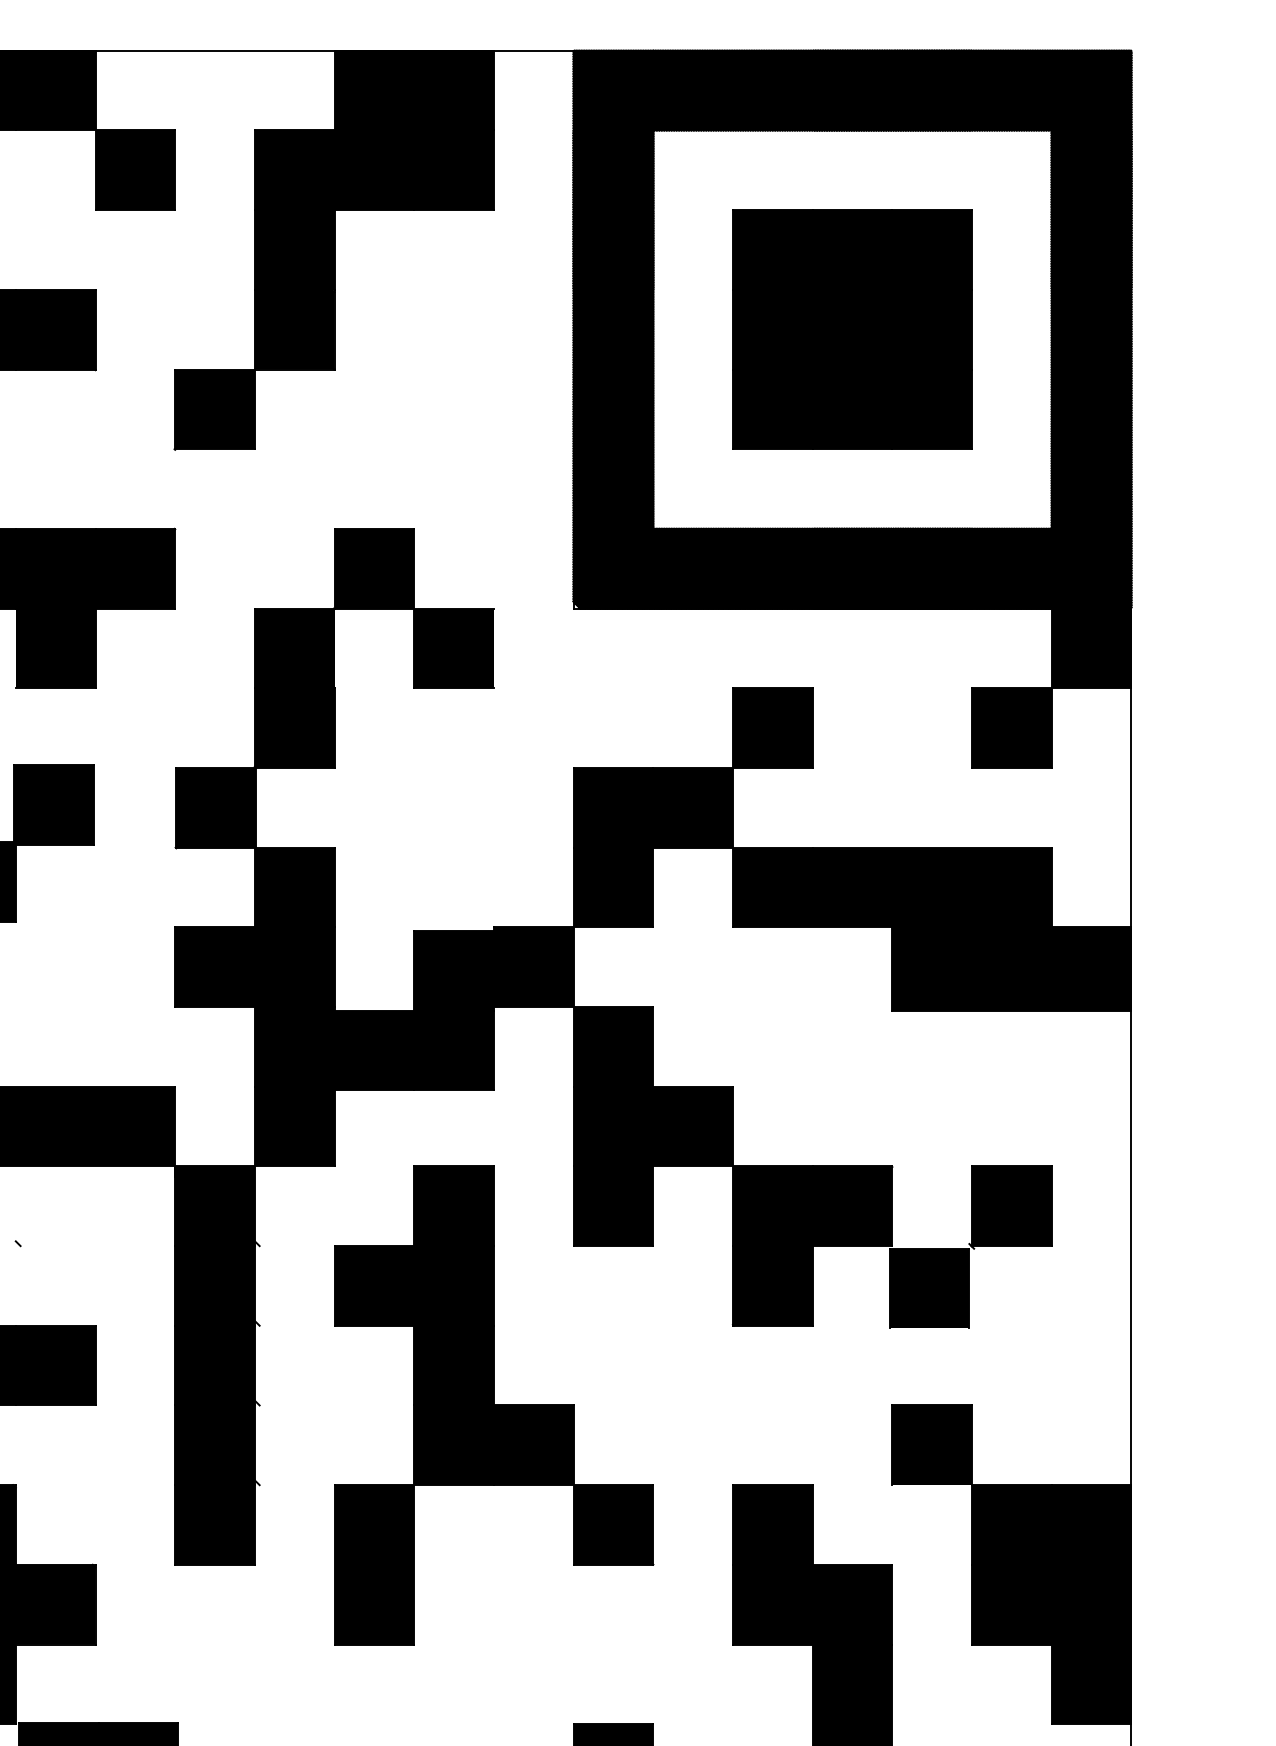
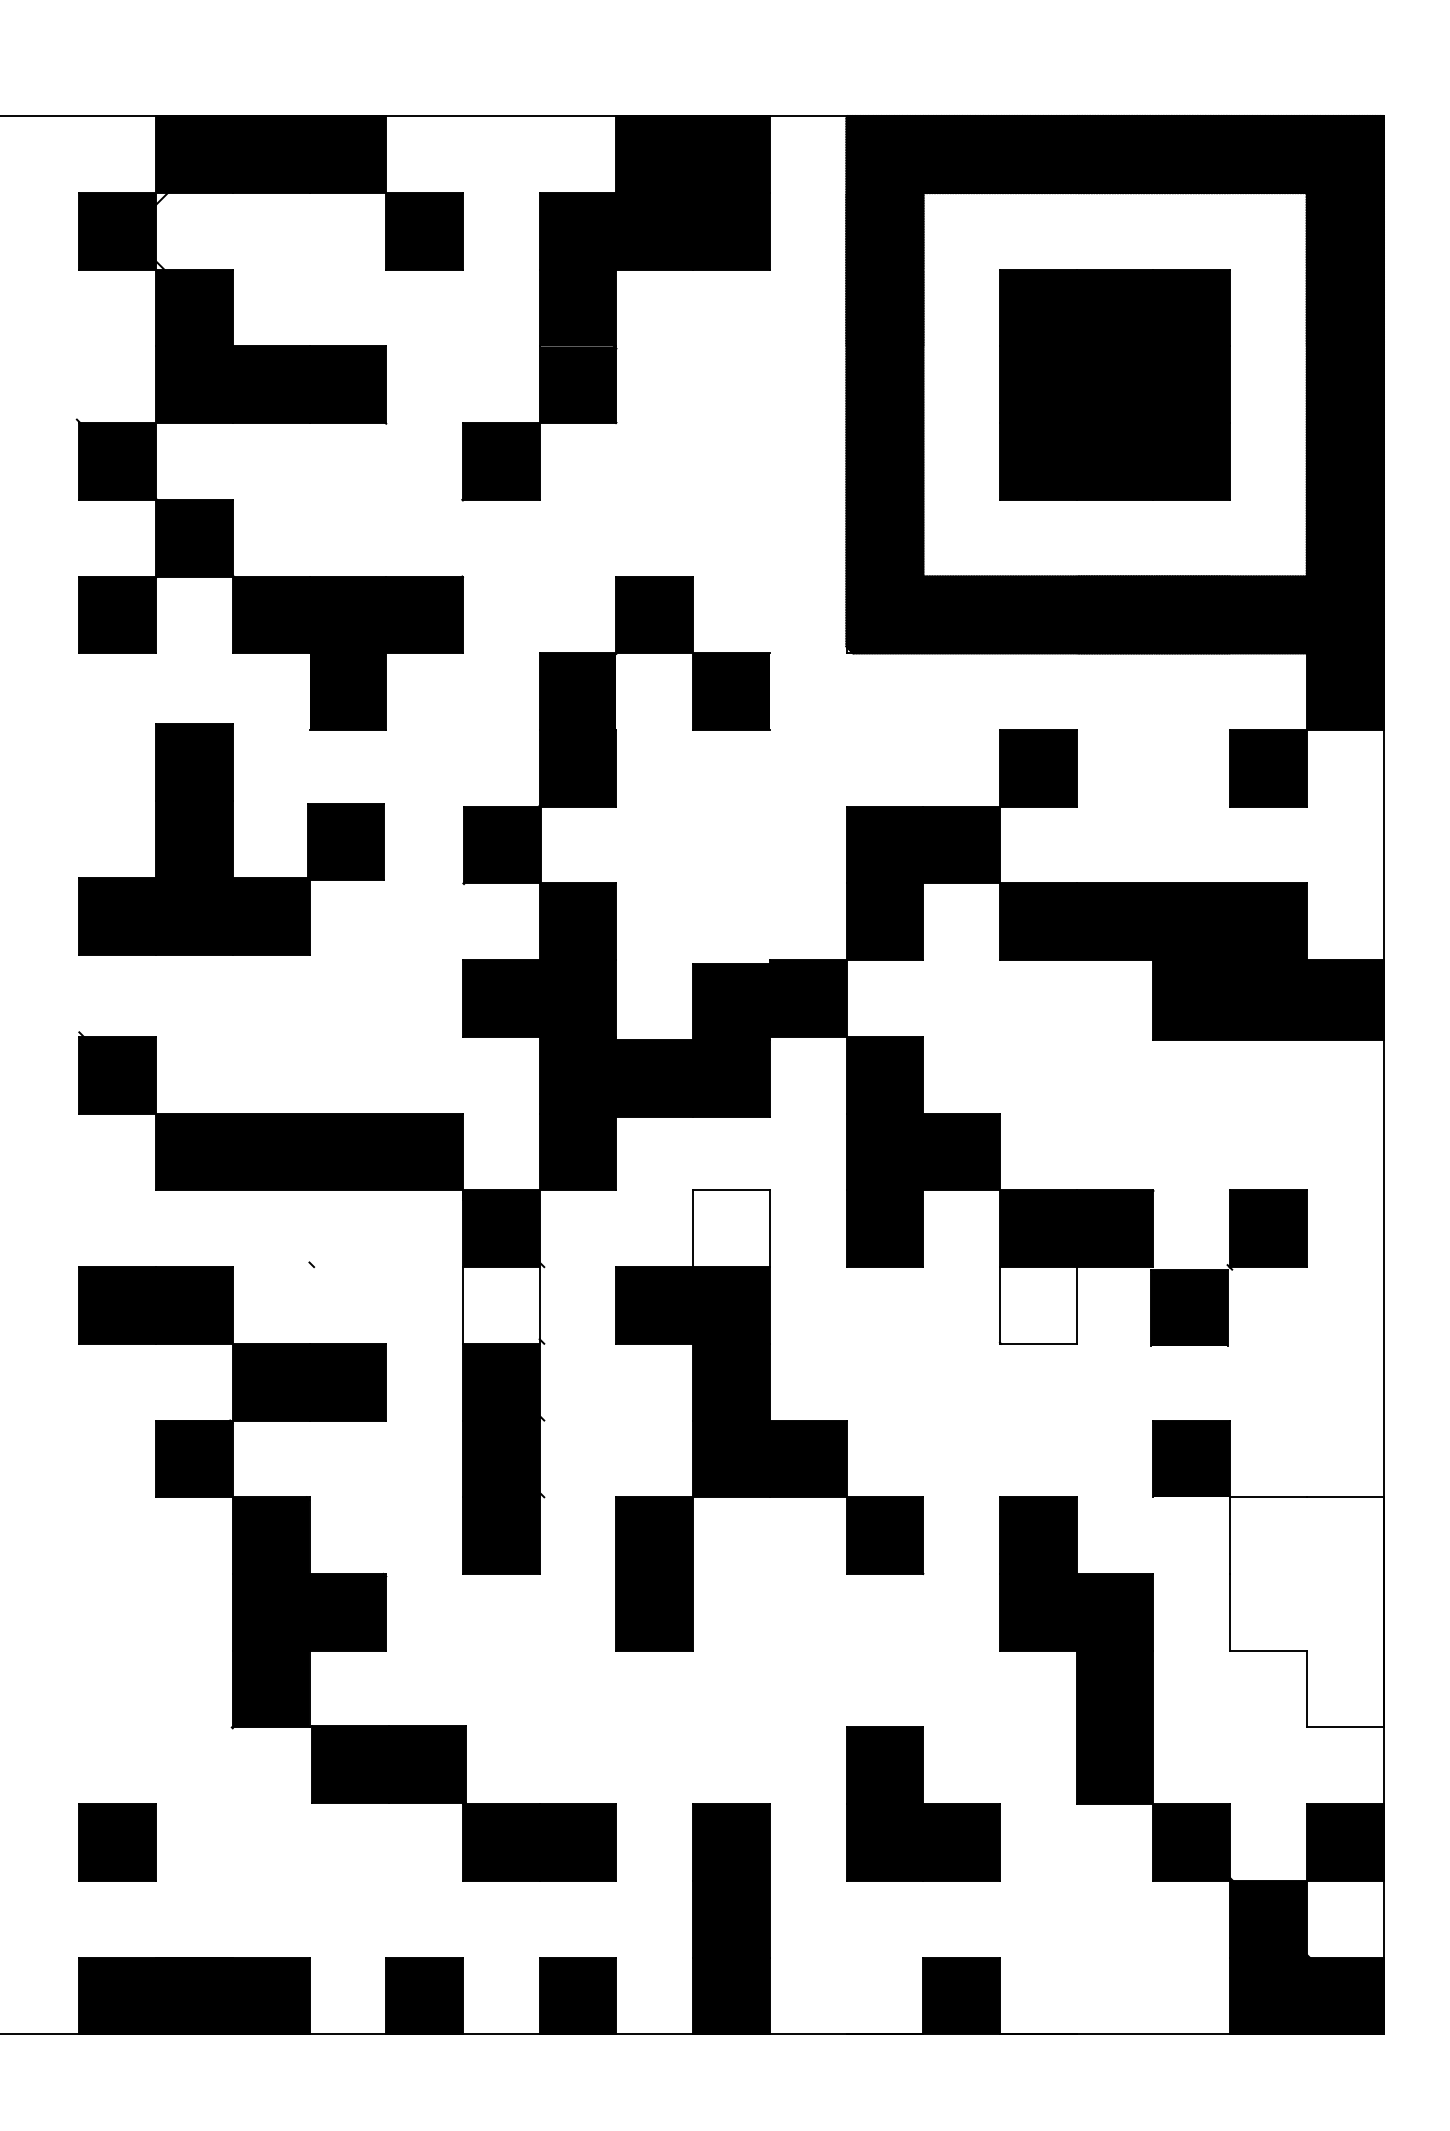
fill: (454, 1206) -> (731, 1228), removed
fill: (214, 1285) -> (500, 1305), removed
fill: (772, 1285) -> (1038, 1305), removed
fill: (1051, 1604) -> (1306, 1612), removed

